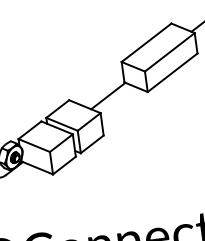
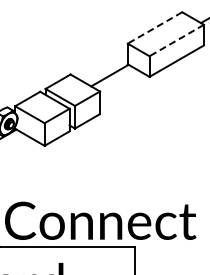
line: (146, 43) -> (154, 28), solid -> dashed
line: (169, 52) -> (176, 40), solid -> dashed

